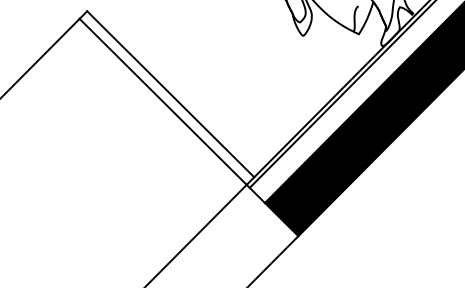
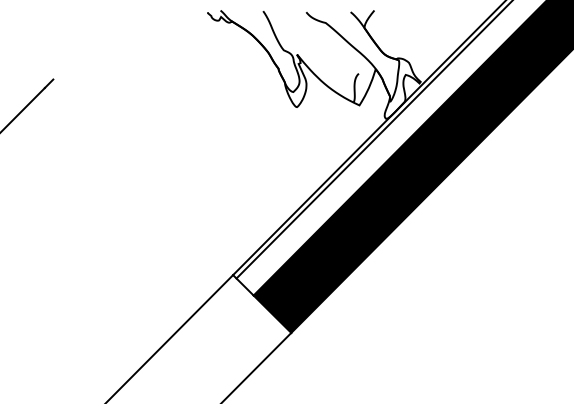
line: (170, 93) -> (147, 172), removed
line: (162, 101) -> (138, 181), removed

